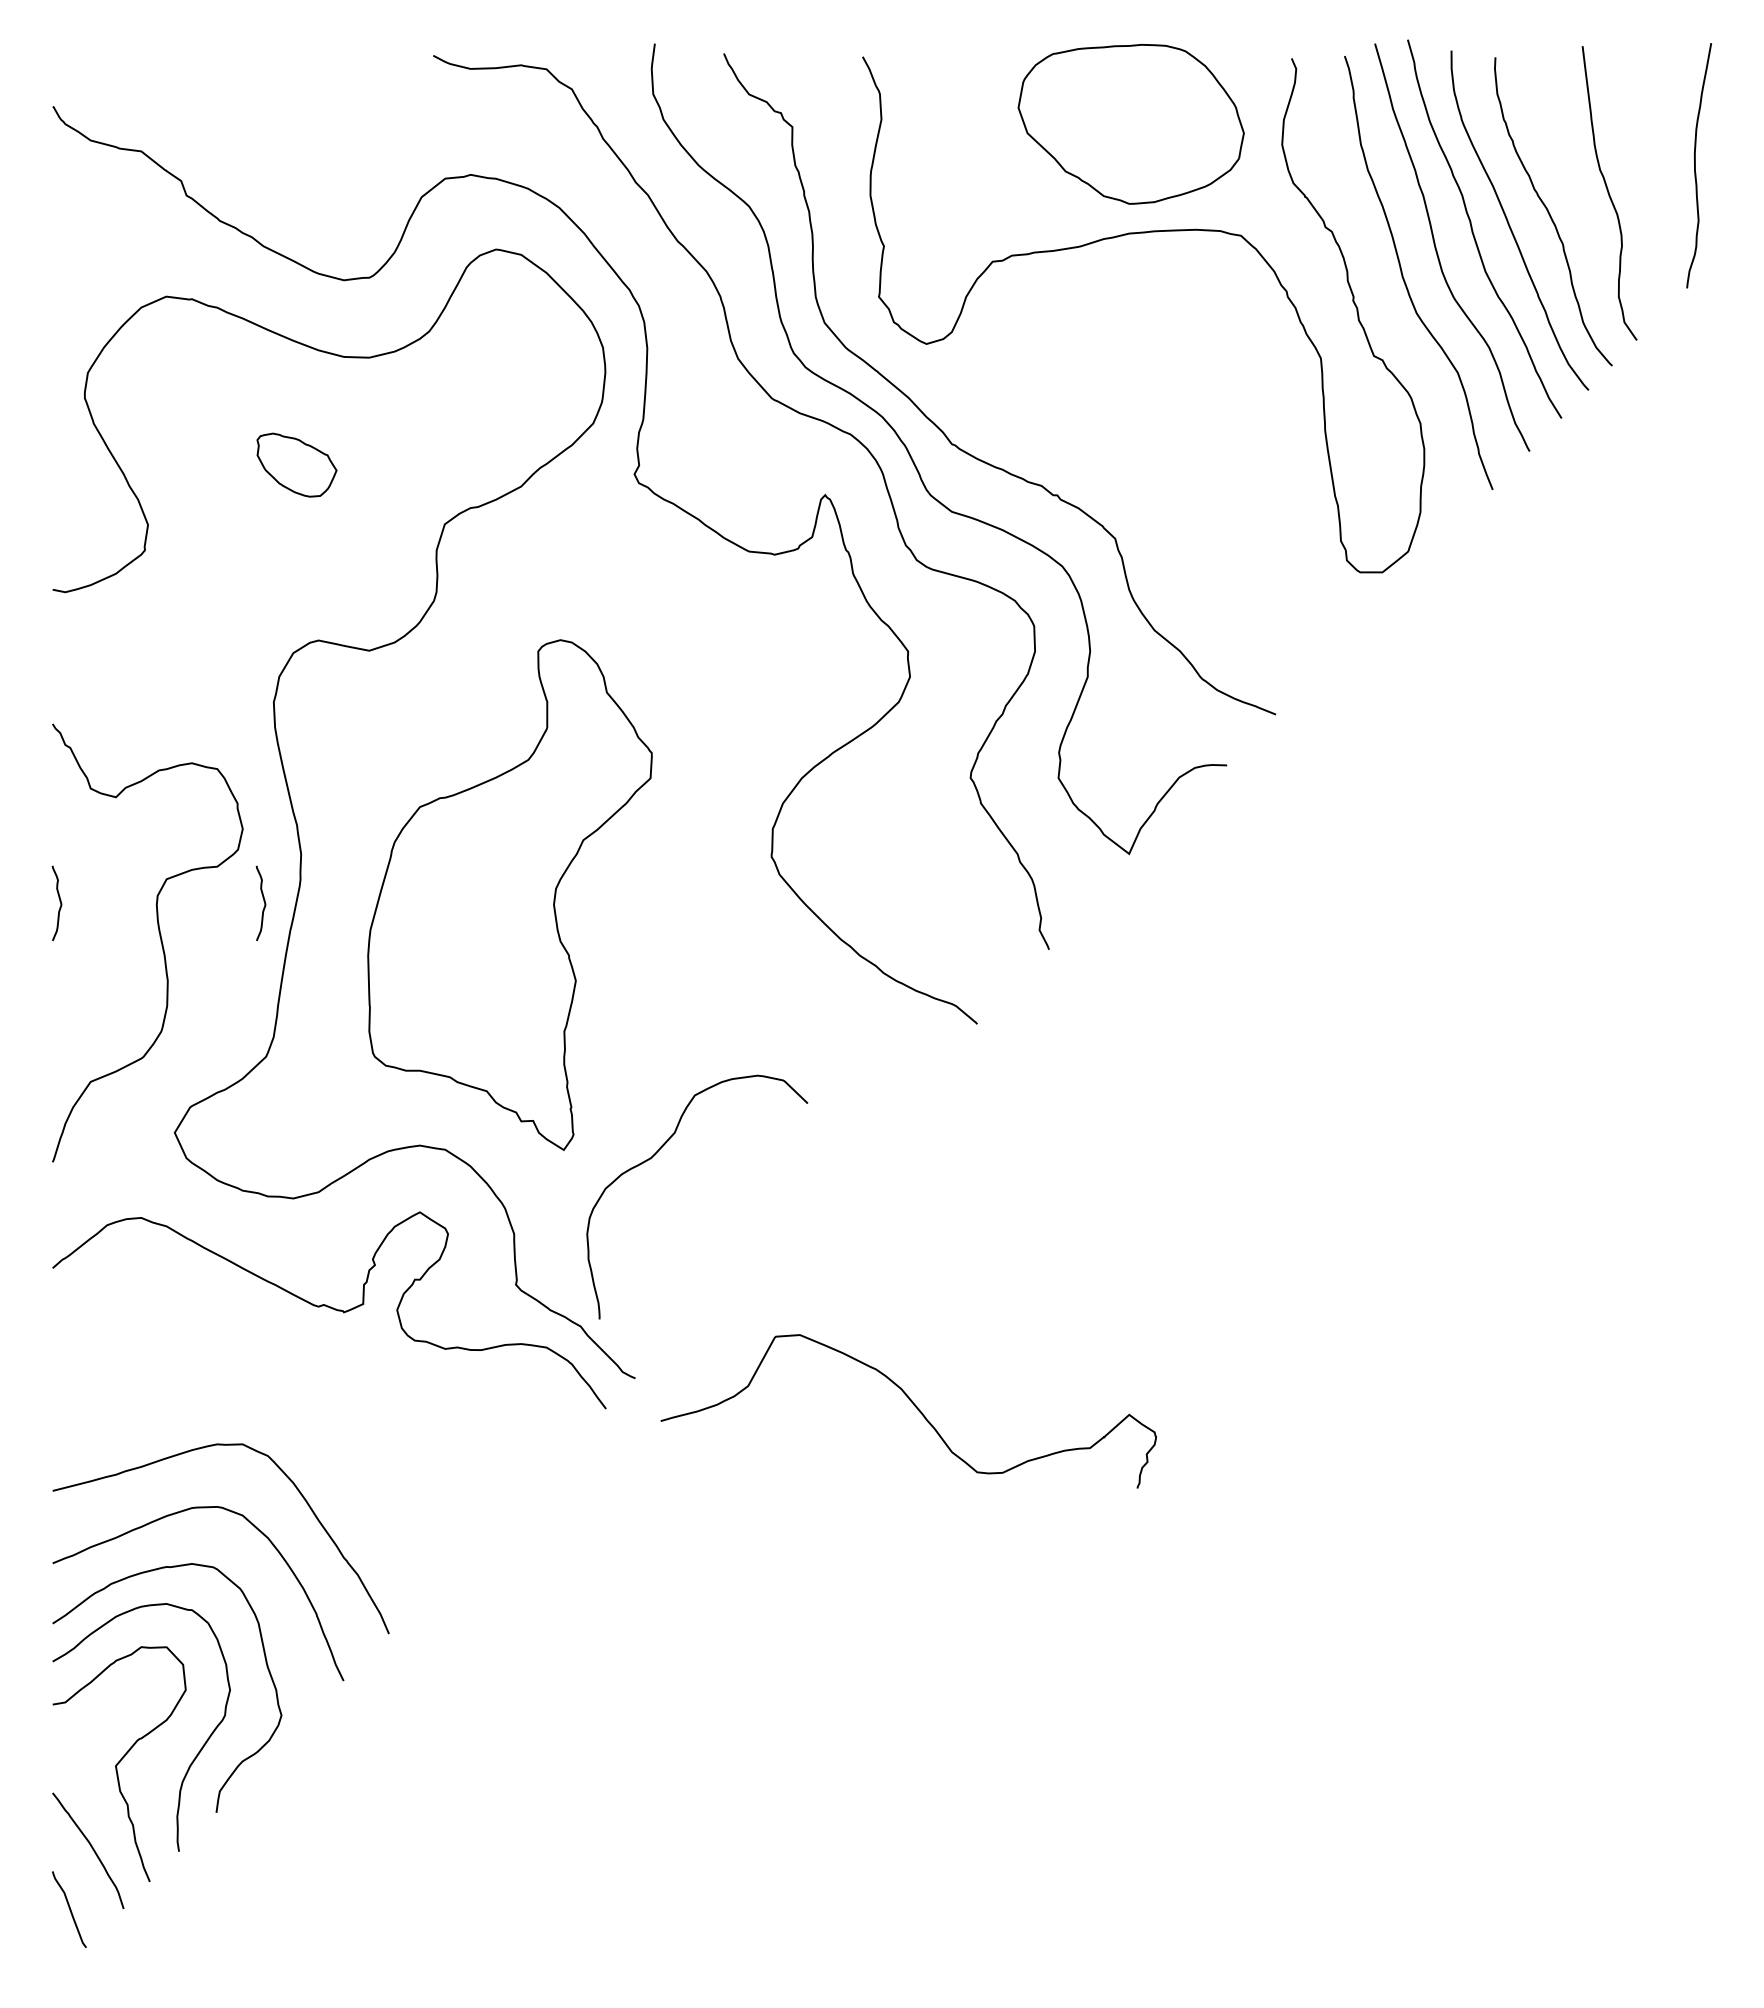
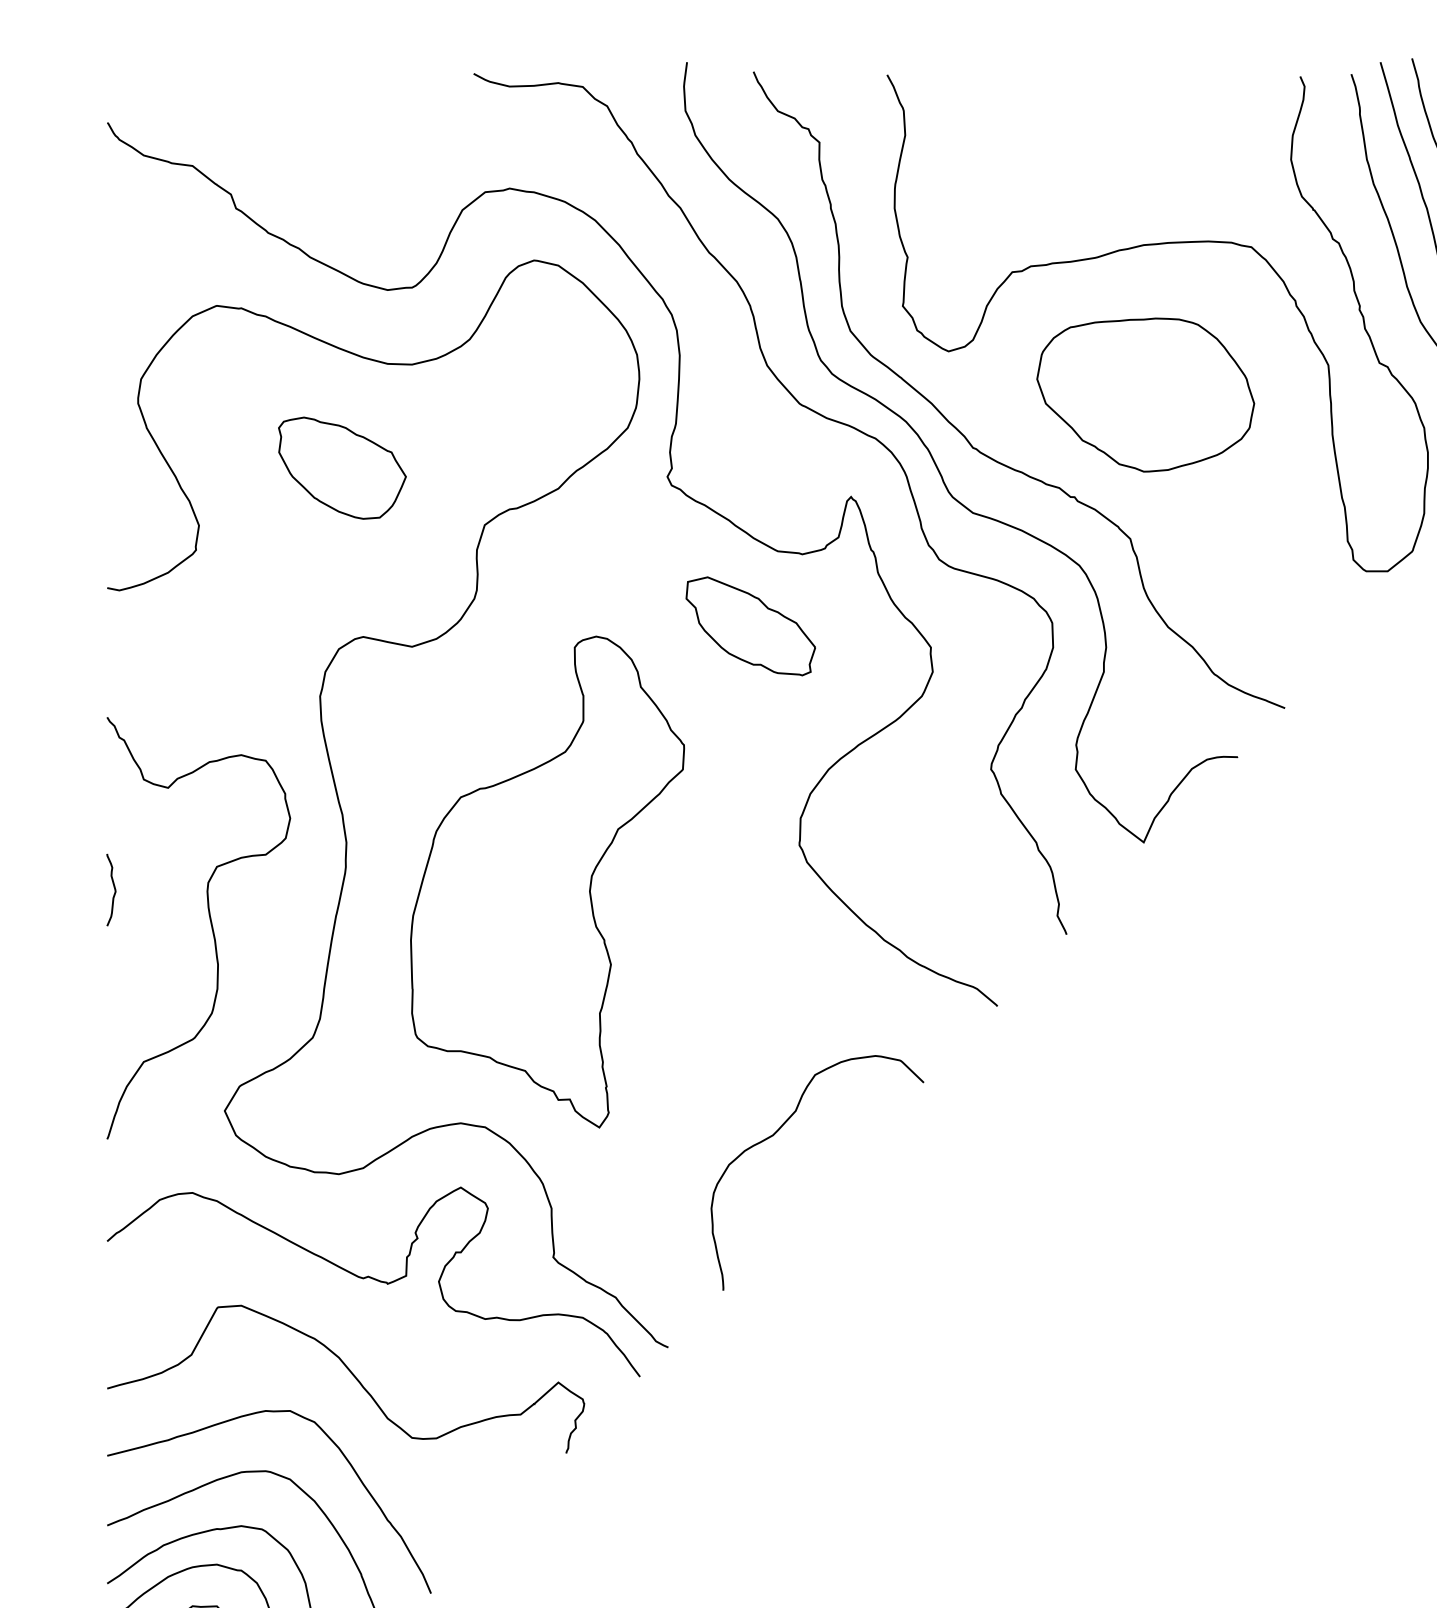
part: (1130, 124) -> (1145, 395), moved
part: (296, 464) -> (341, 467), size x1.67
part: (720, 629) -> (750, 626), added
curve: (263, 901) -> (310, 888), removed
curve: (656, 1154) -> (778, 1131), moved
curve: (913, 1405) -> (350, 1373), moved

